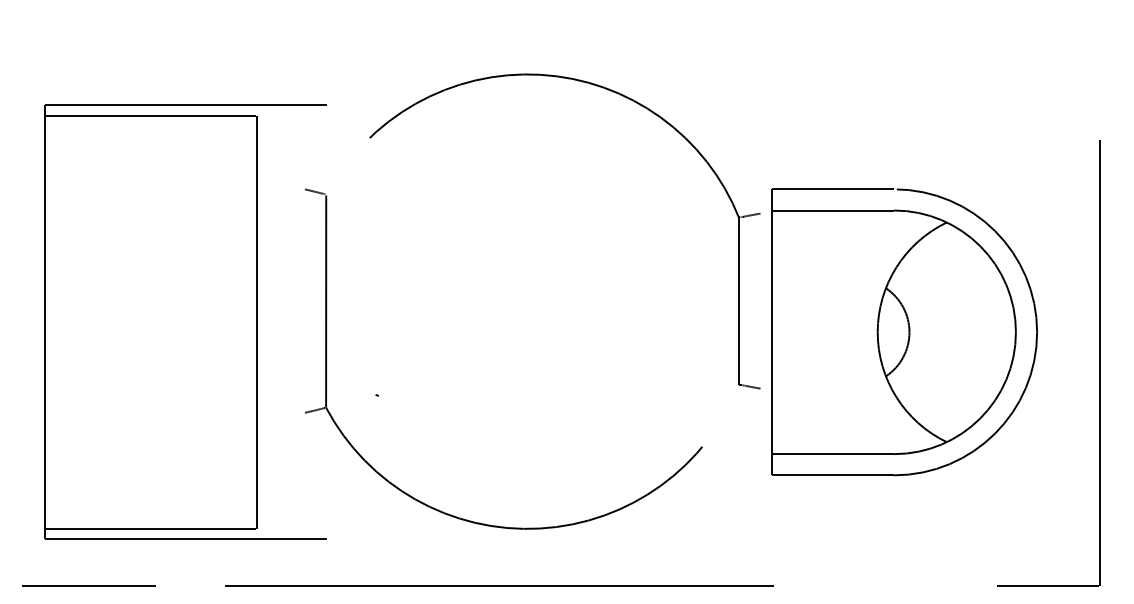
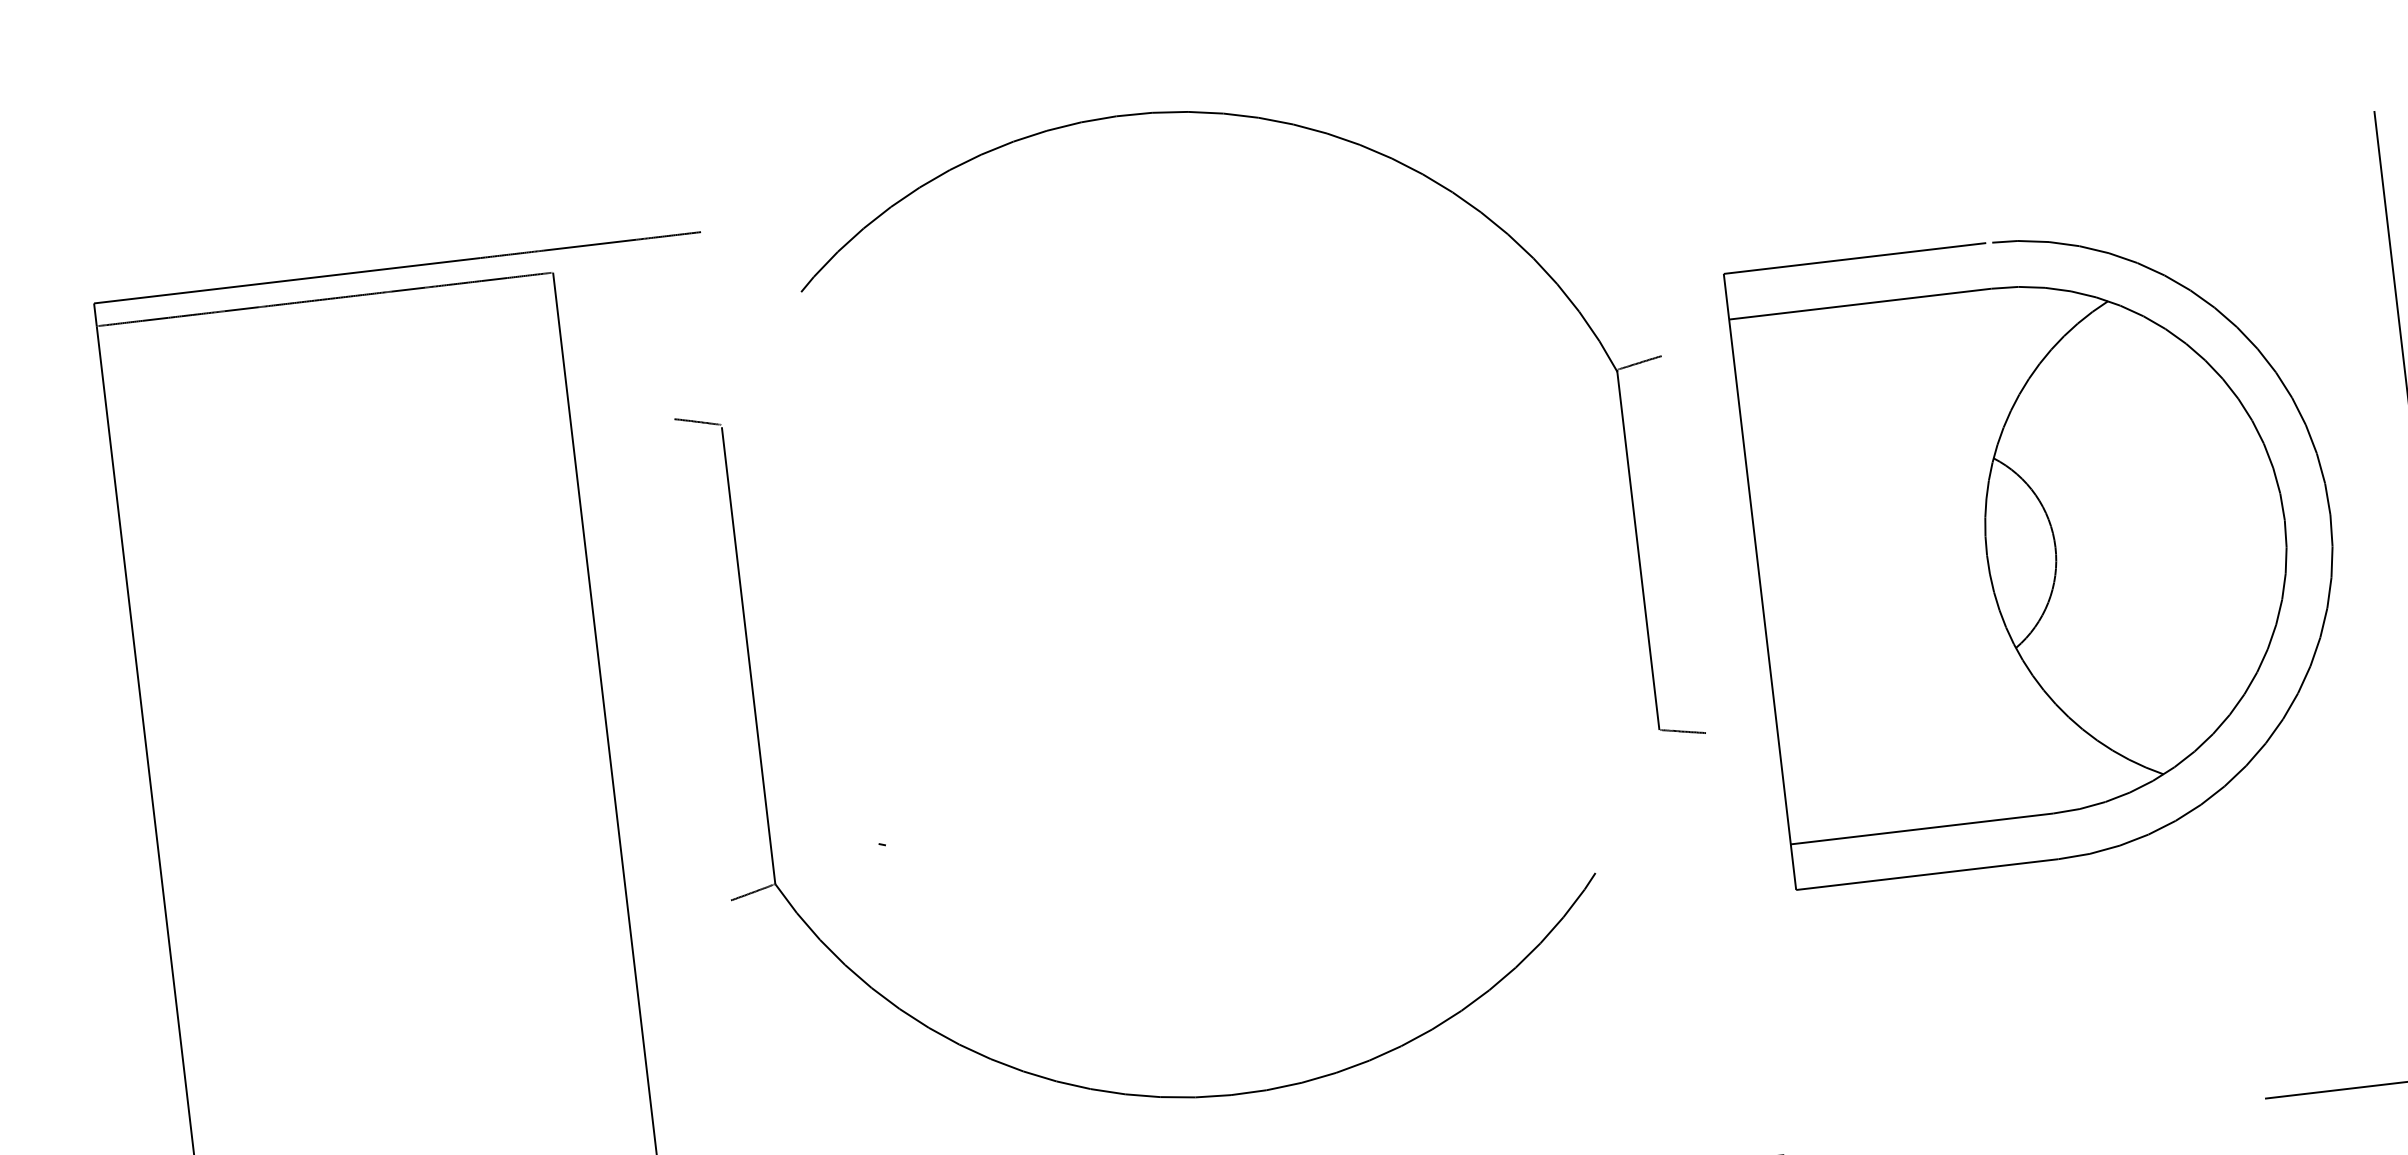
part: (904, 332) -> (2044, 548), moved

